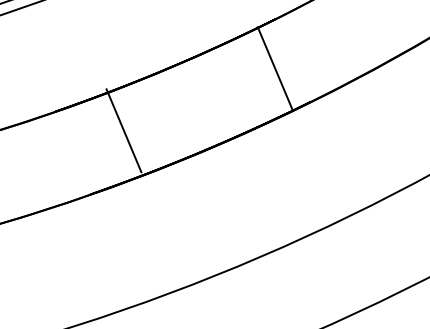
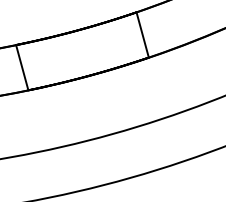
line: (274, 67) -> (142, 34), moved
line: (124, 130) -> (22, 67), moved

